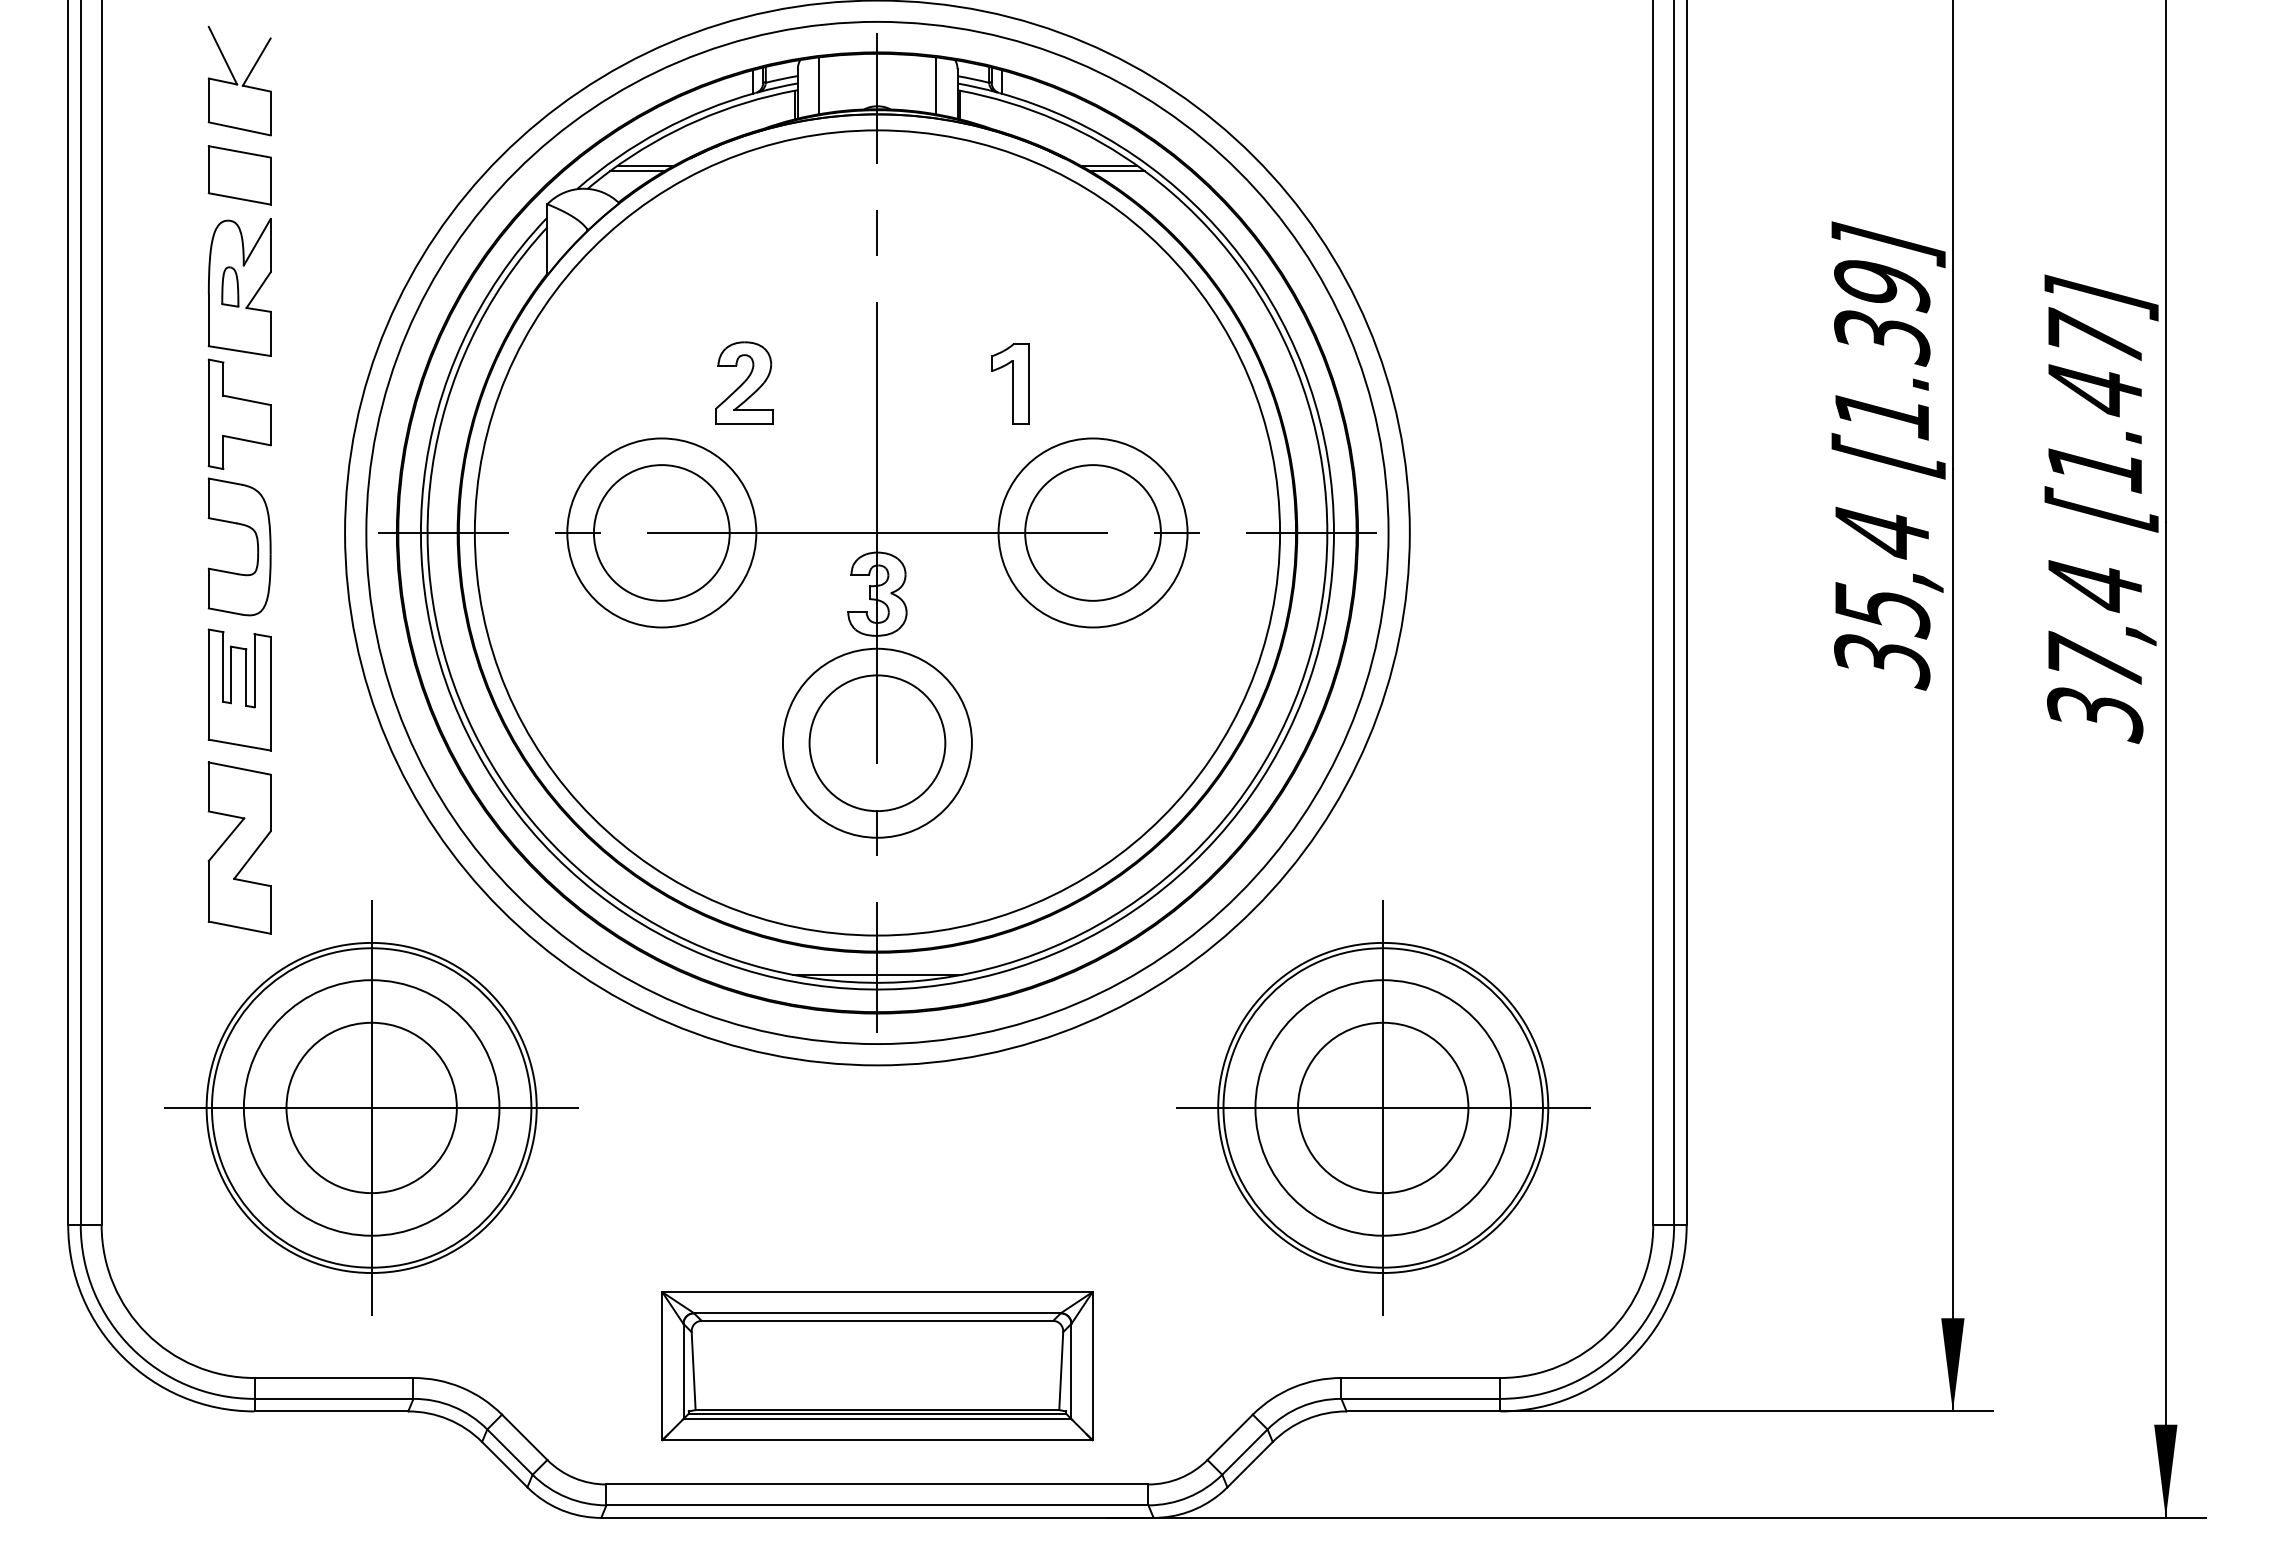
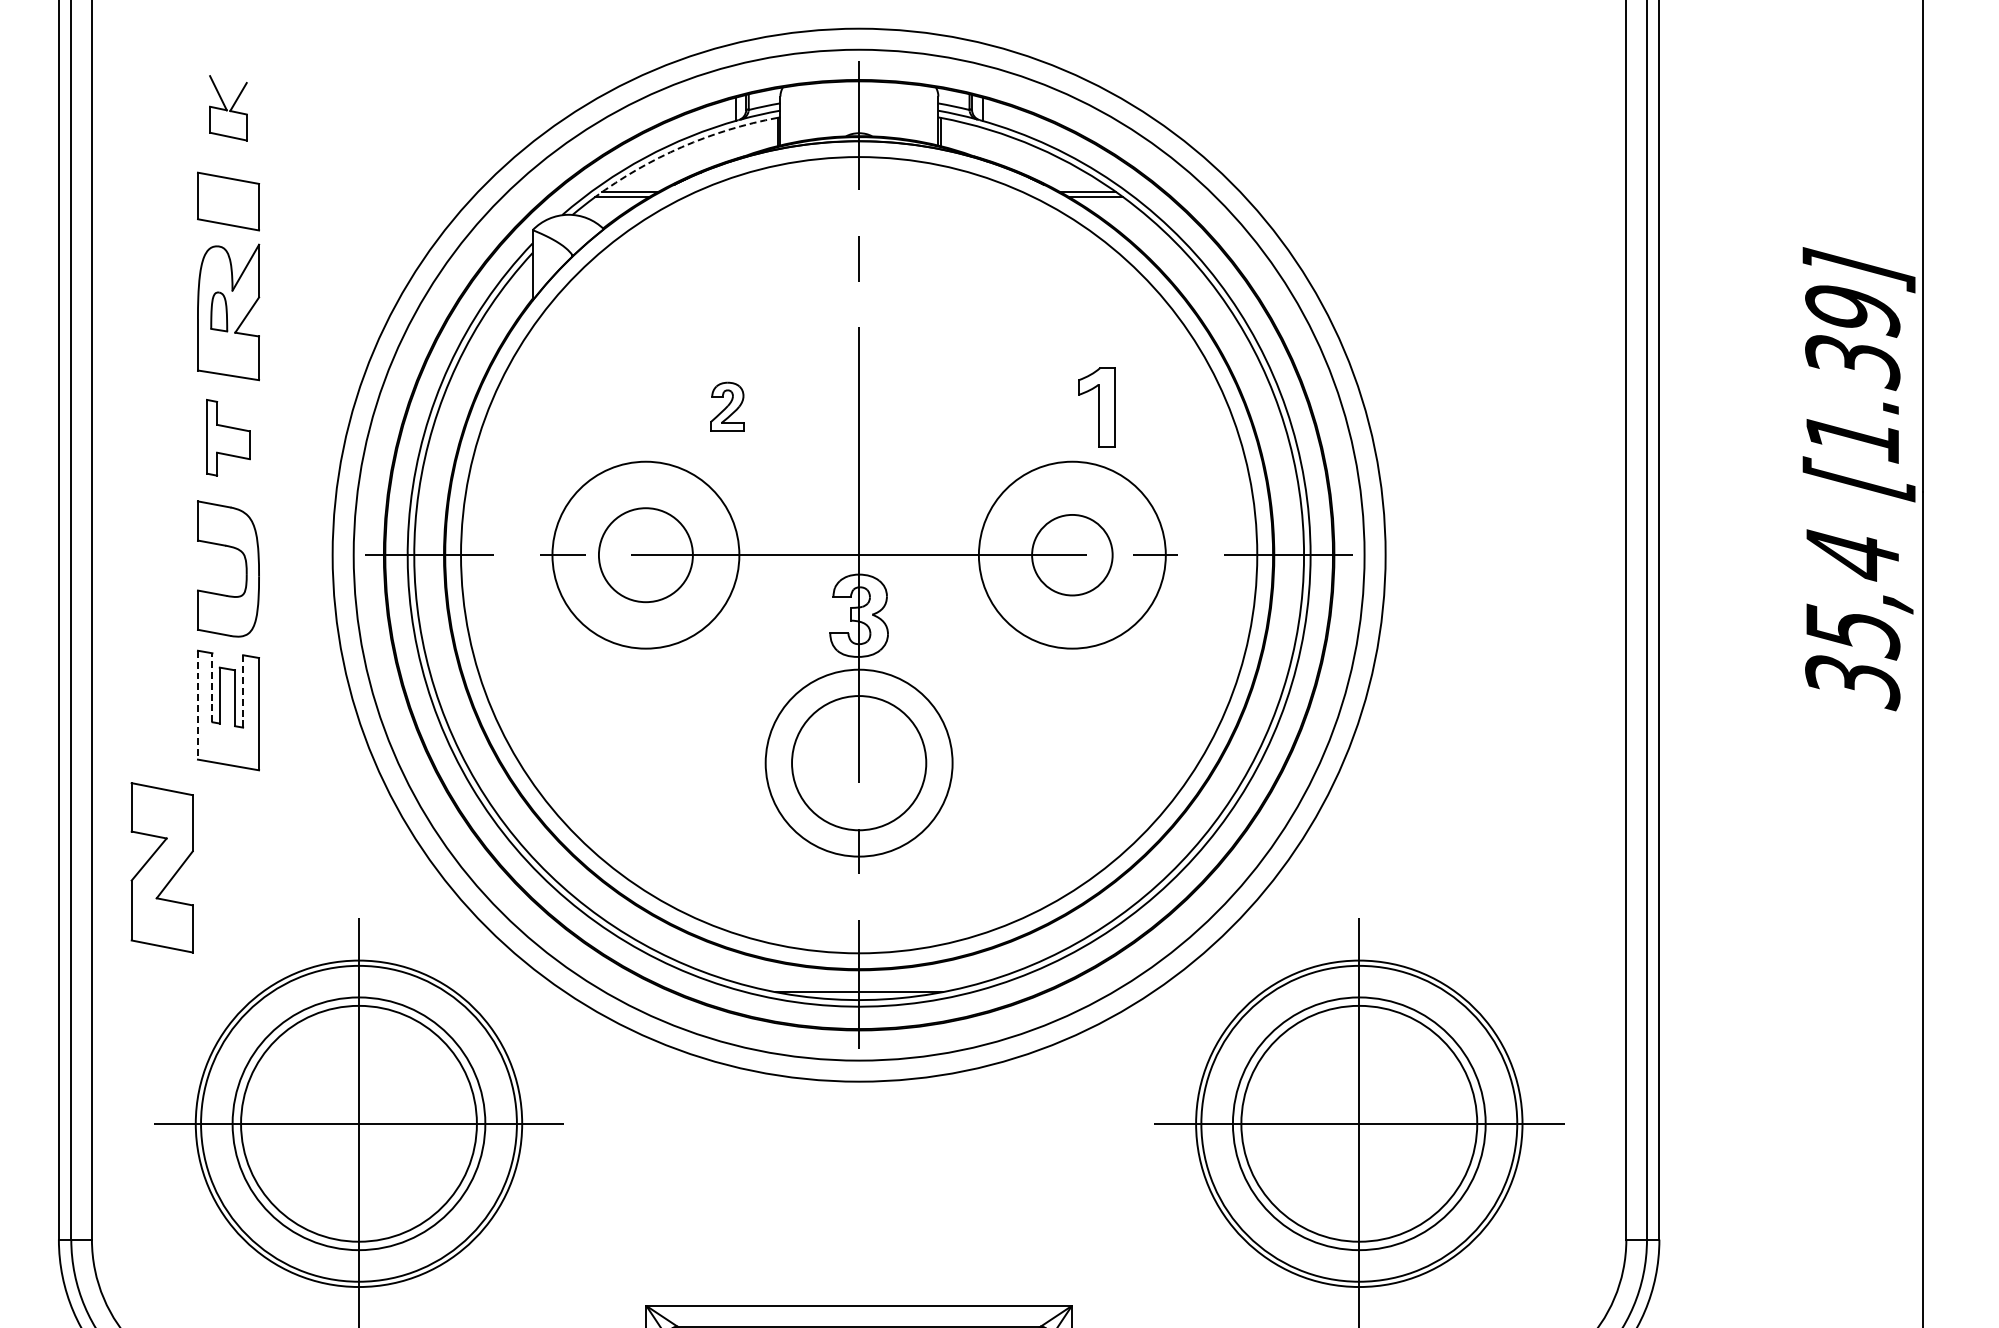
part: (239, 80) -> (228, 107), size x0.6
line: (819, 85) -> (801, 112), removed
line: (936, 85) -> (917, 112), removed
arc: (698, 120) -> (682, 147), solid -> dashed
part: (744, 382) -> (727, 406), size x0.6
part: (1010, 383) -> (1096, 407), moved
part: (239, 413) -> (228, 437), size x0.7
circle: (661, 532) -> (645, 554), size x0.7
circle: (1092, 532) -> (1071, 554), size x0.6
line: (223, 667) -> (212, 688), solid -> dashed
line: (254, 670) -> (243, 691), solid -> dashed
line: (208, 685) -> (197, 706), solid -> dashed
part: (239, 847) -> (162, 867), moved
circle: (371, 1107) -> (358, 1123), size x1.4
circle: (1383, 1107) -> (1359, 1123), size x1.4

